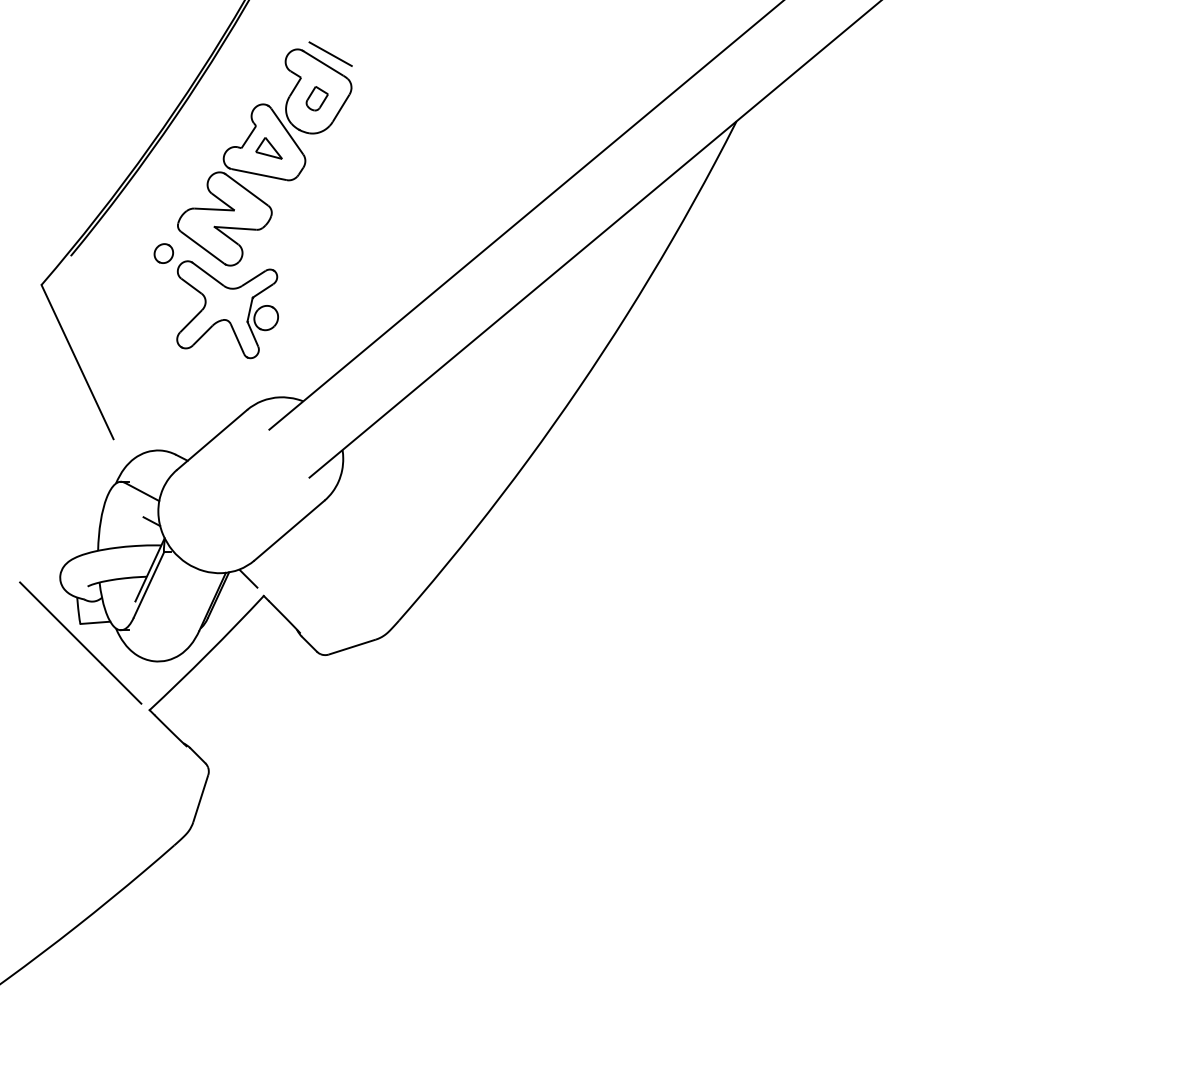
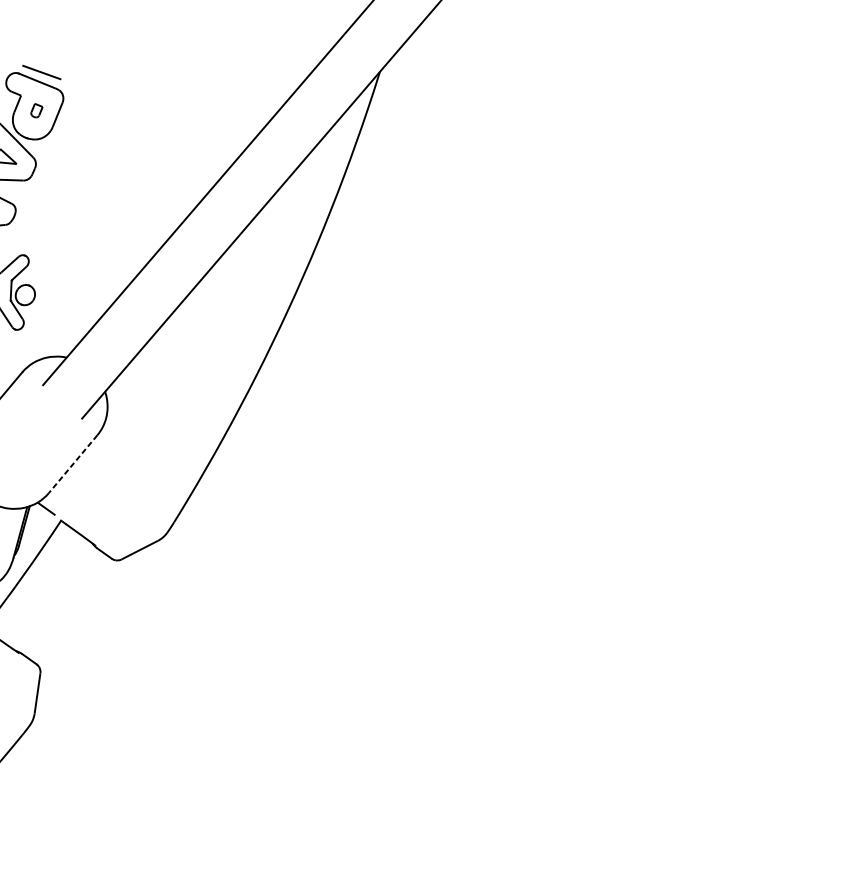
part: (316, 98) -> (36, 110), size x0.7
line: (289, 530) -> (73, 464), solid -> dashed

